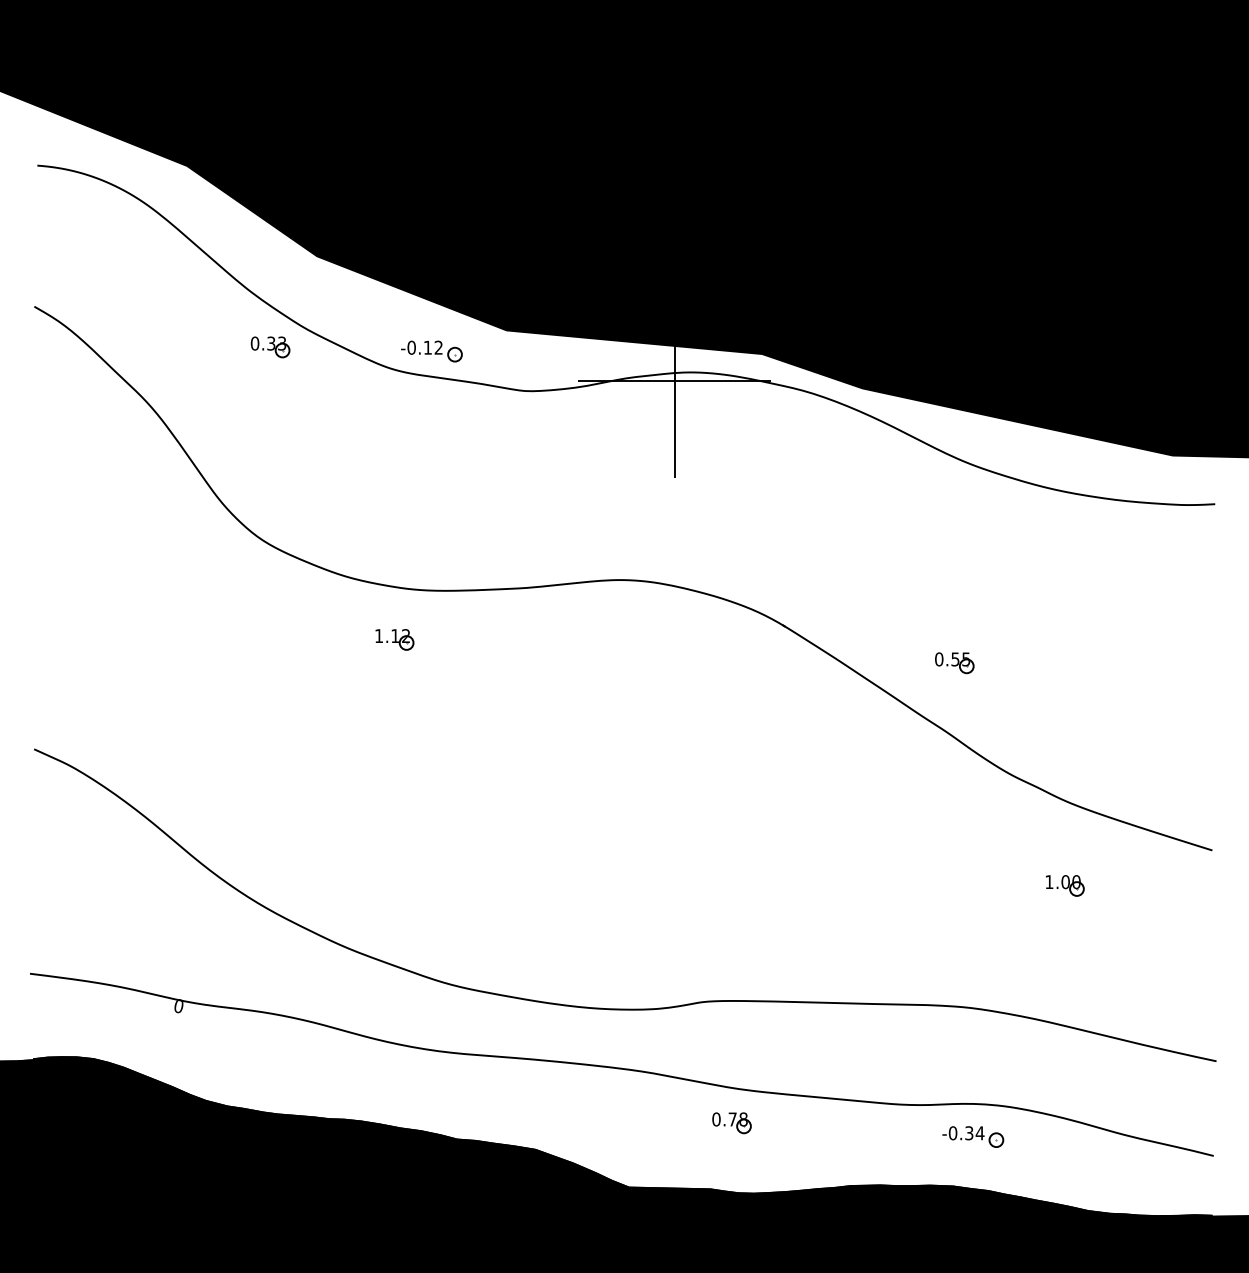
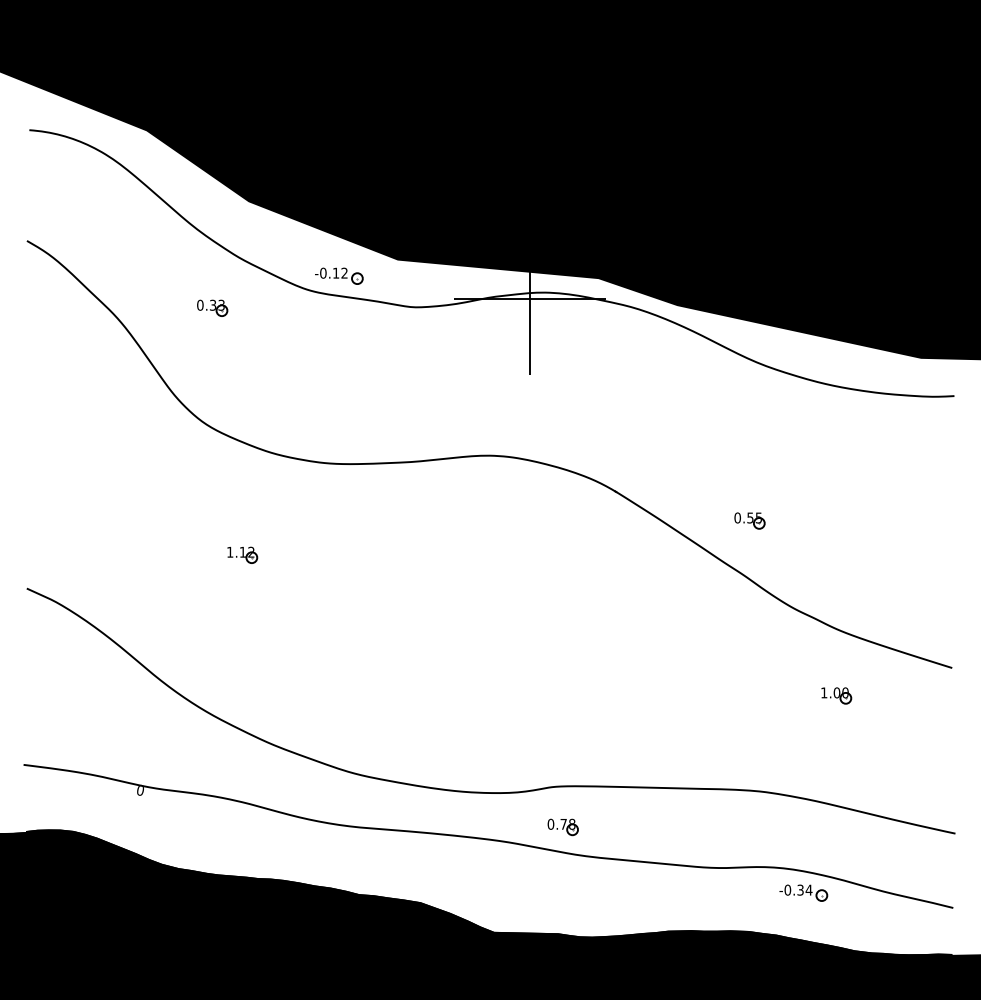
part: (270, 347) -> (212, 308), moved
part: (394, 639) -> (242, 554), moved
part: (731, 1123) -> (562, 827), moved
part: (973, 1136) -> (803, 892), moved

